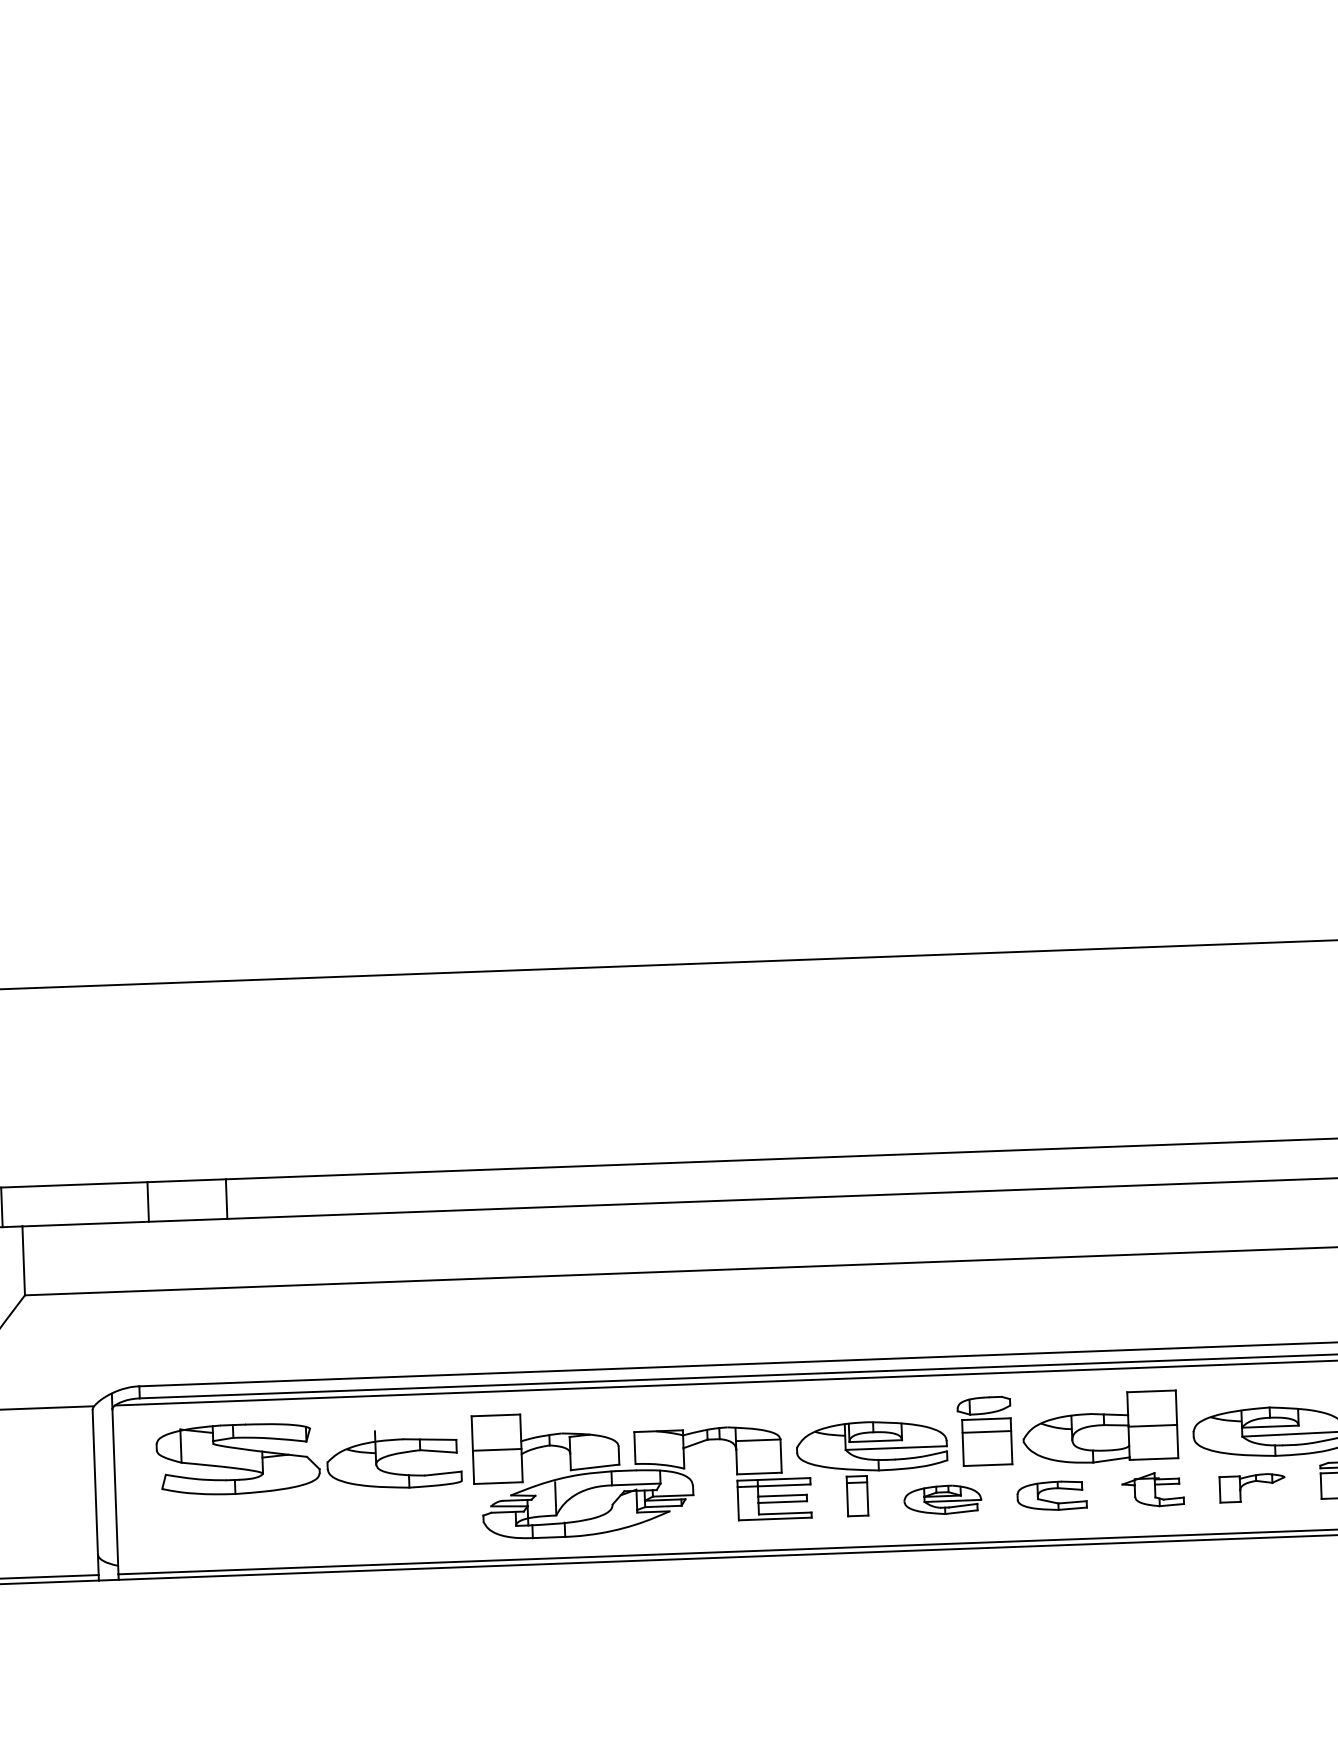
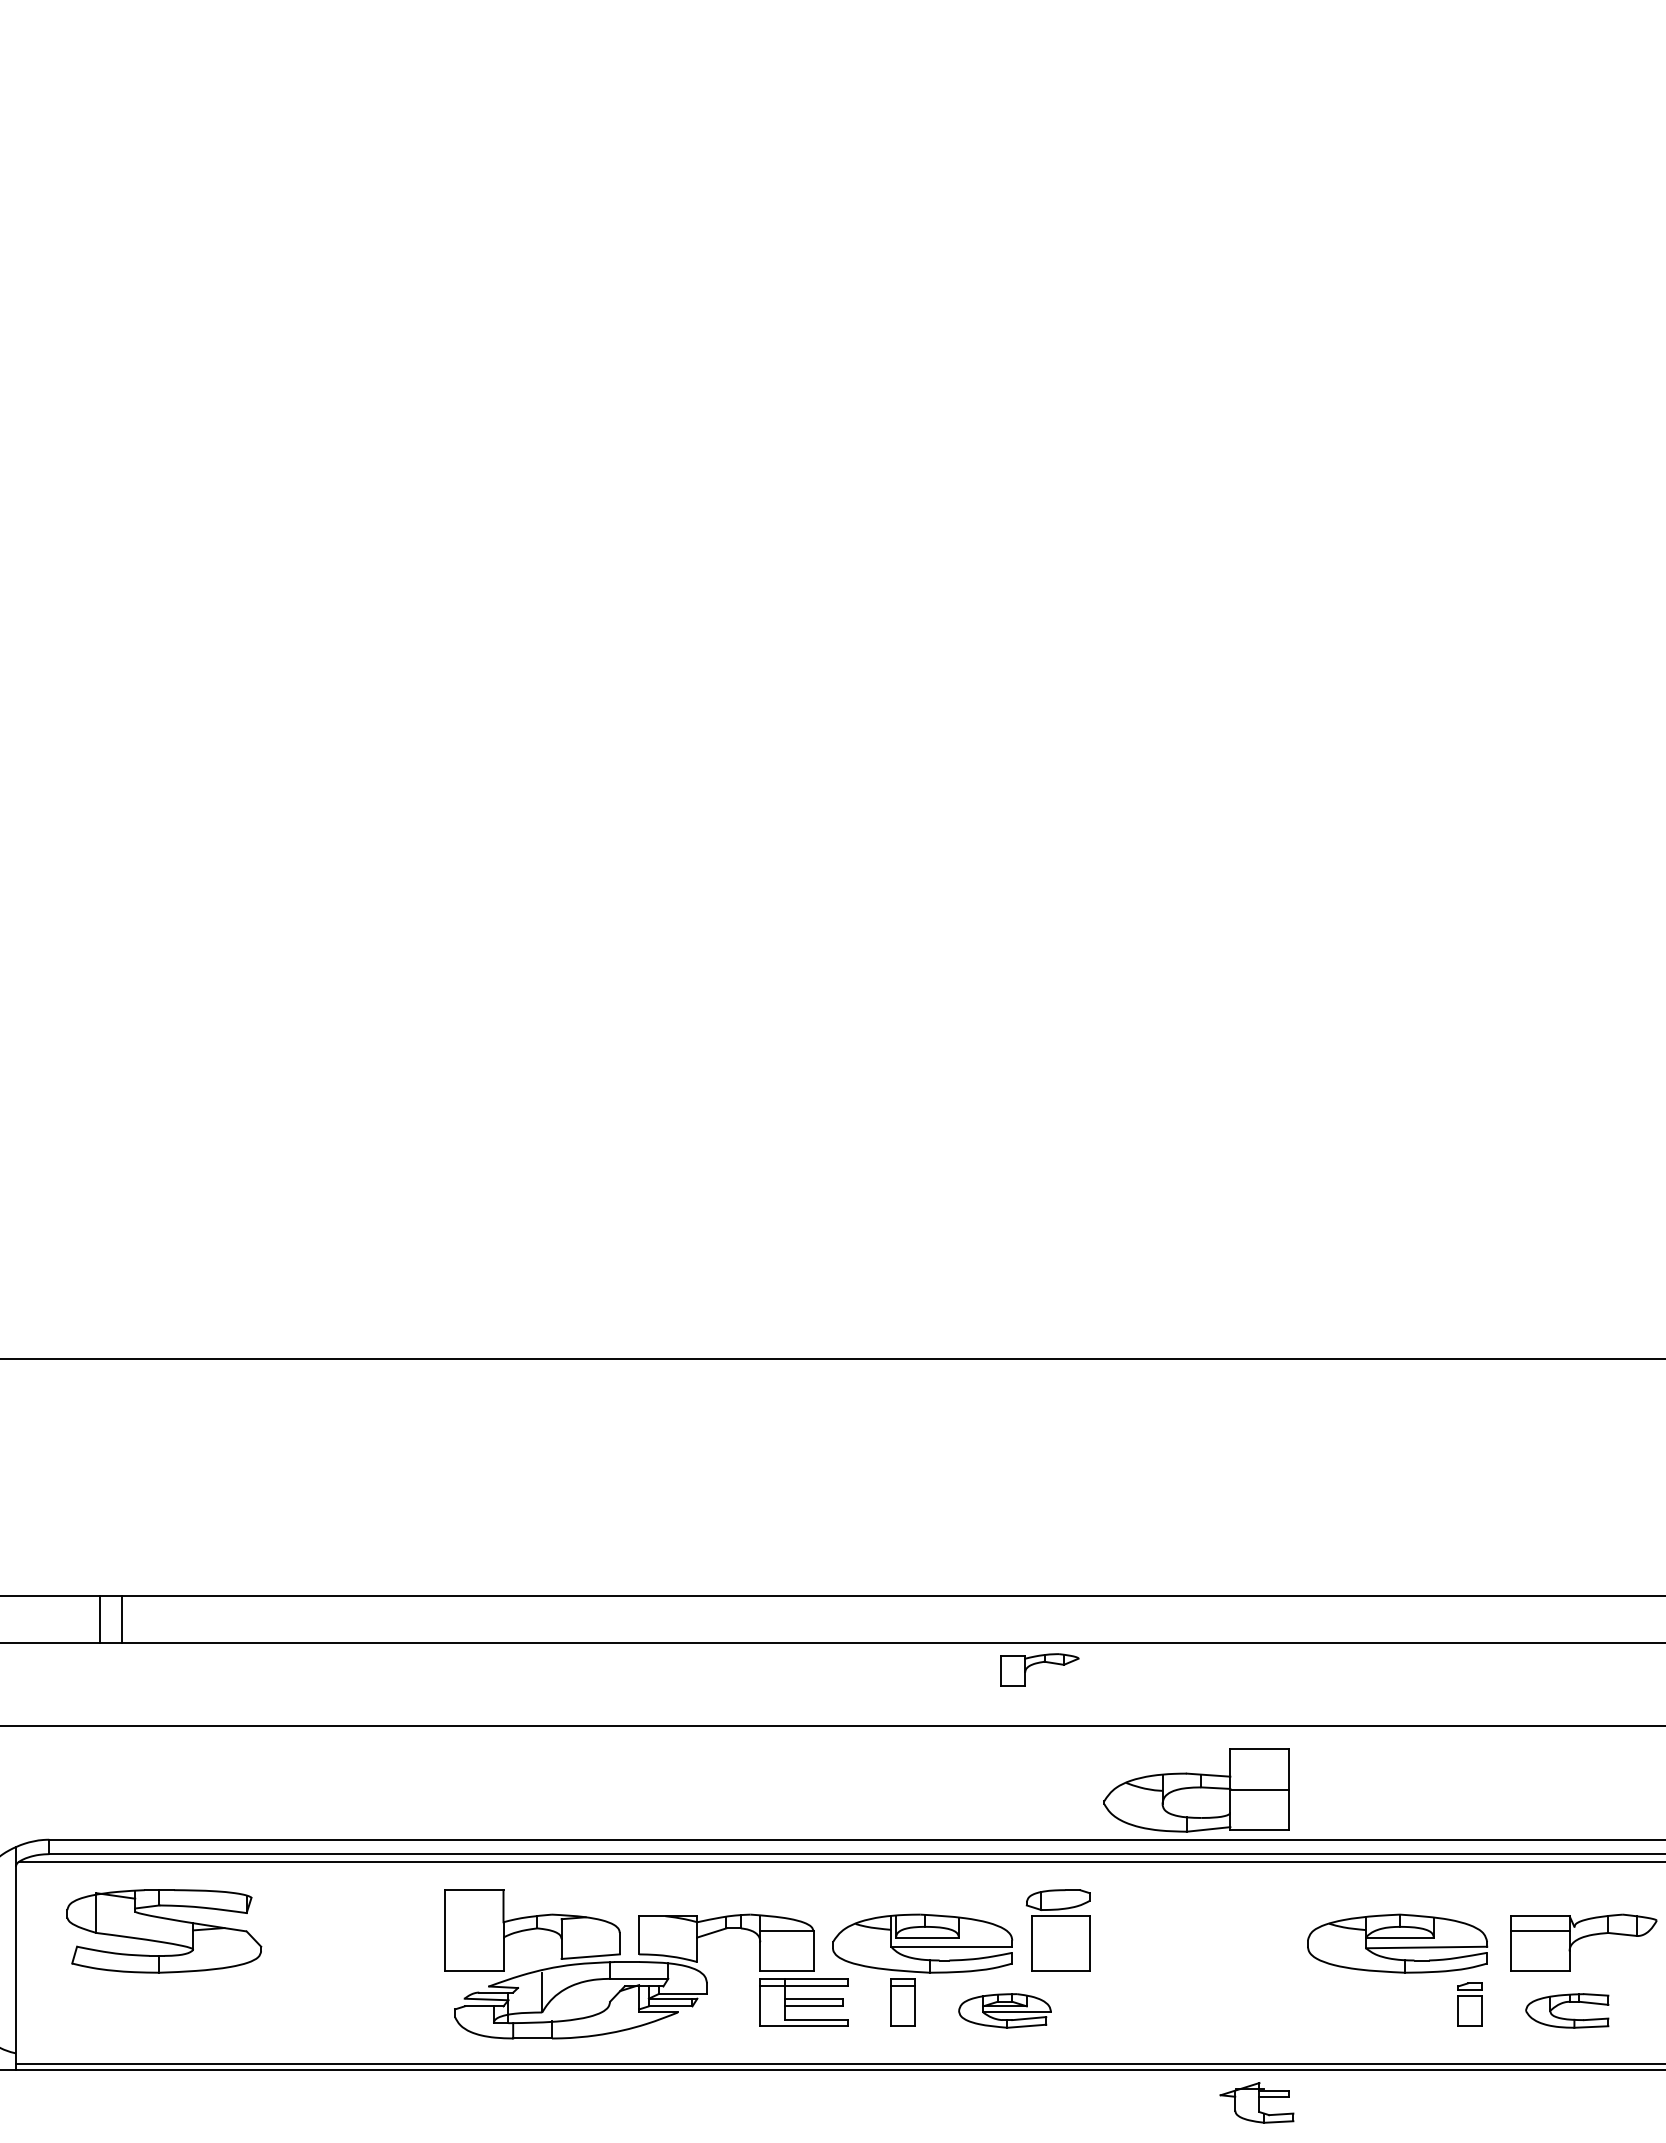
line: (226, 1198) -> (99, 1619), moved
line: (147, 1201) -> (121, 1619), moved
part: (1100, 1427) -> (1196, 1790), moved
line: (986, 1432) -> (1060, 1931), removed
line: (497, 1449) -> (474, 1931), removed
part: (393, 1459) -> (350, 1938), removed
part: (1252, 1487) -> (1039, 1669), moved
part: (1152, 1489) -> (1256, 2102), moved
part: (1050, 1500) -> (1133, 2016), removed

